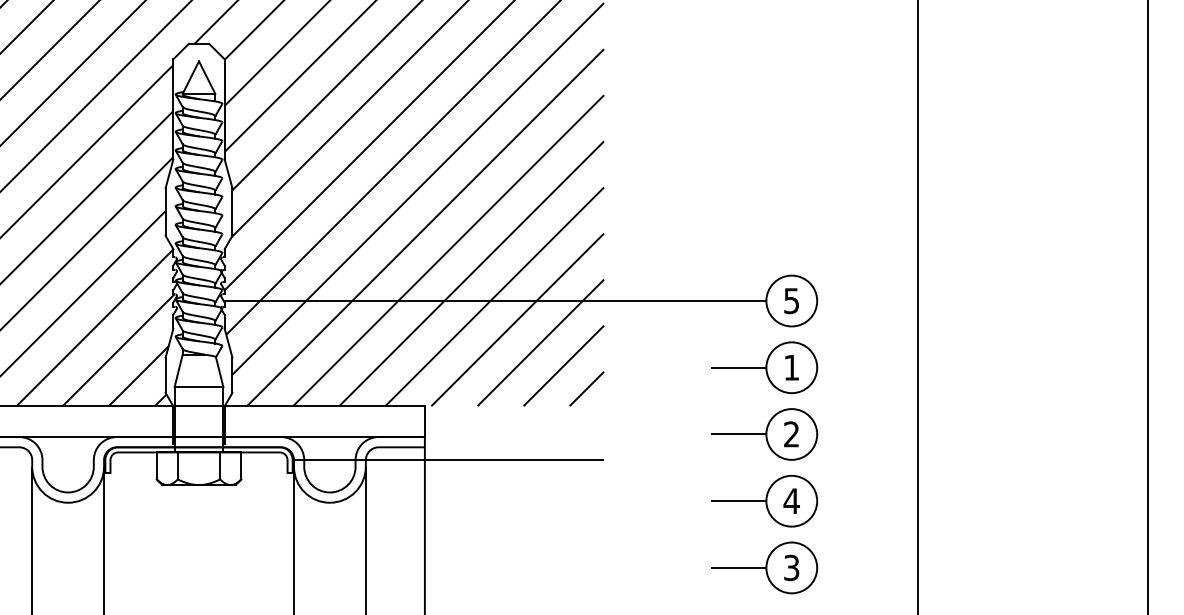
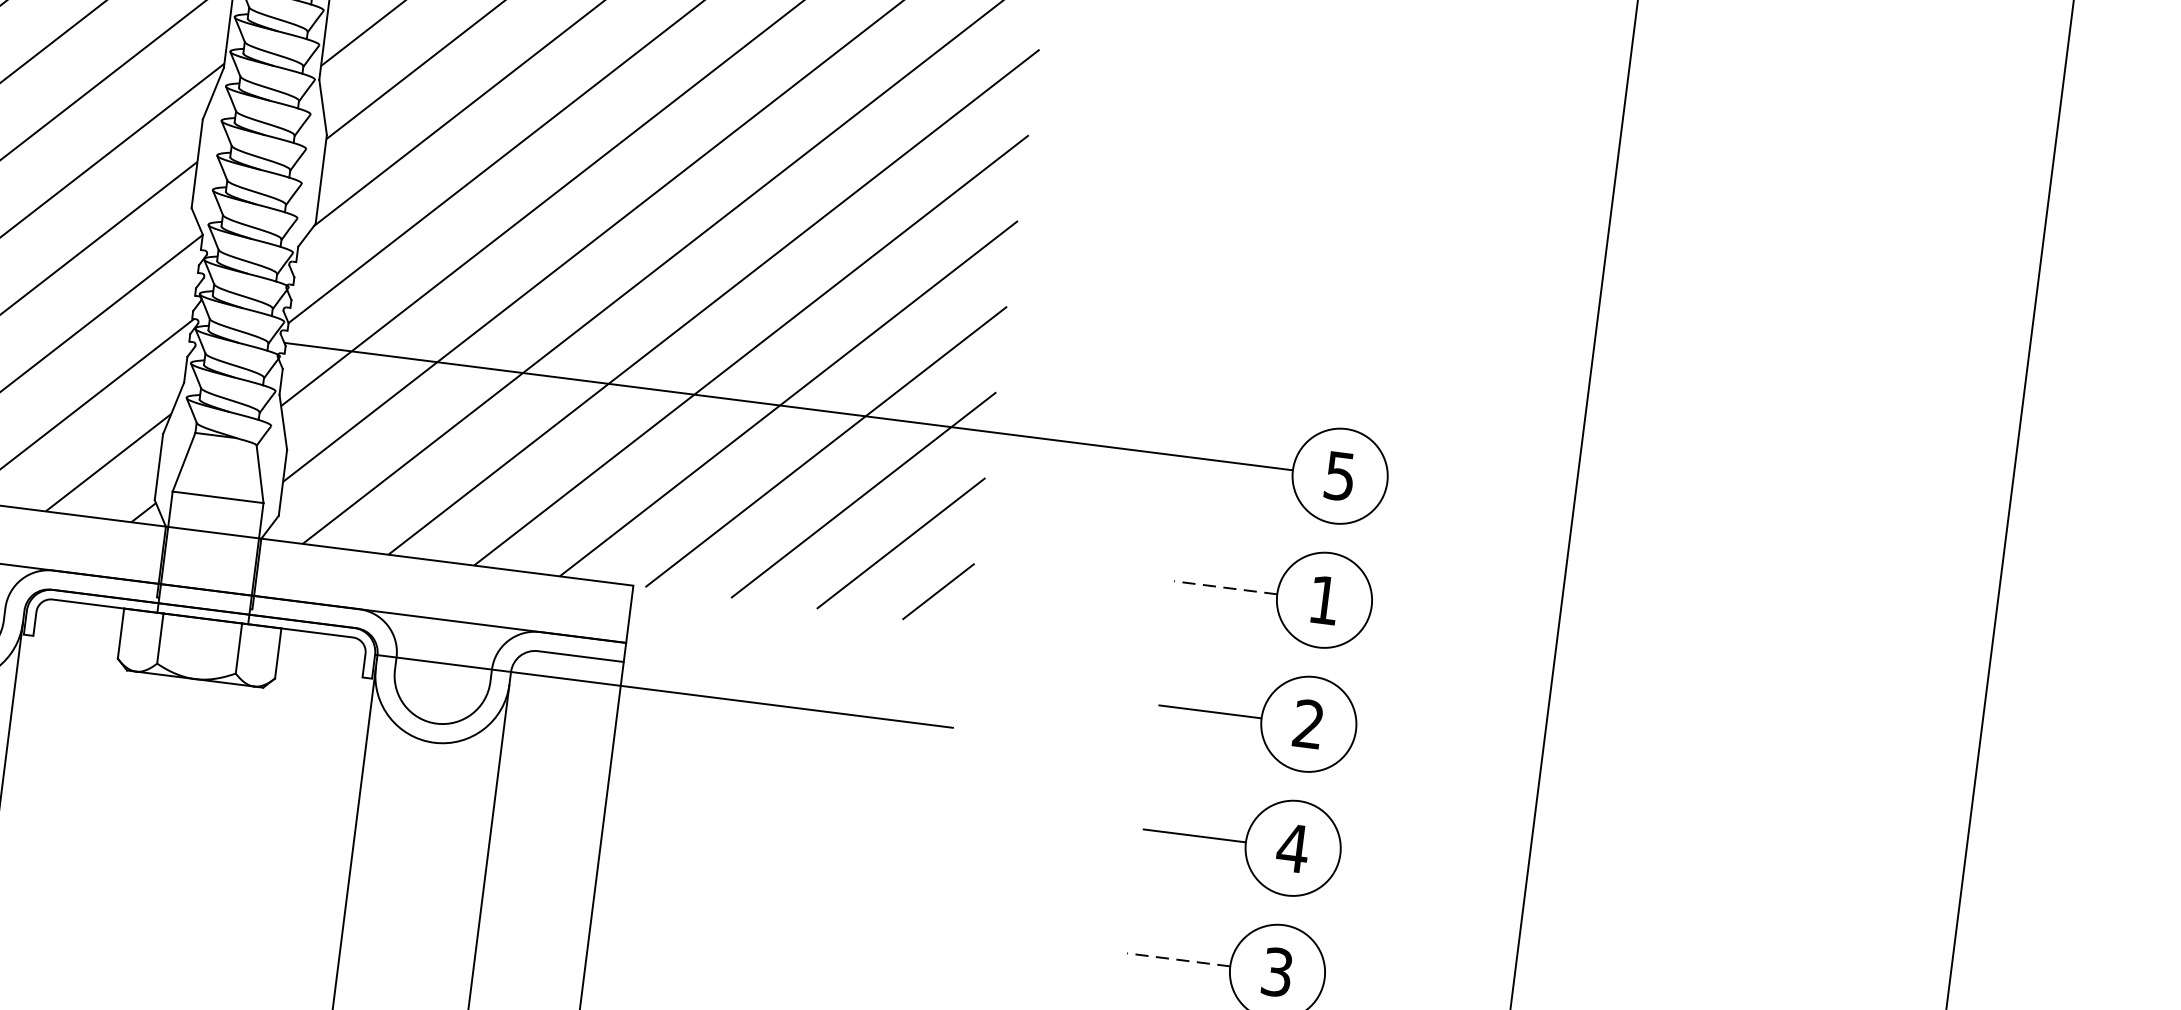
line: (738, 367) -> (1225, 587), solid -> dashed
line: (738, 567) -> (1178, 959), solid -> dashed

